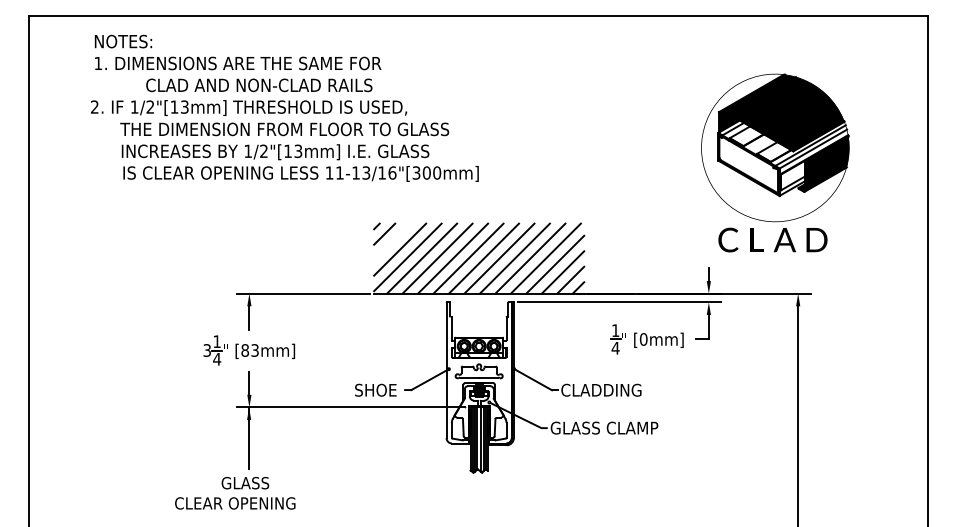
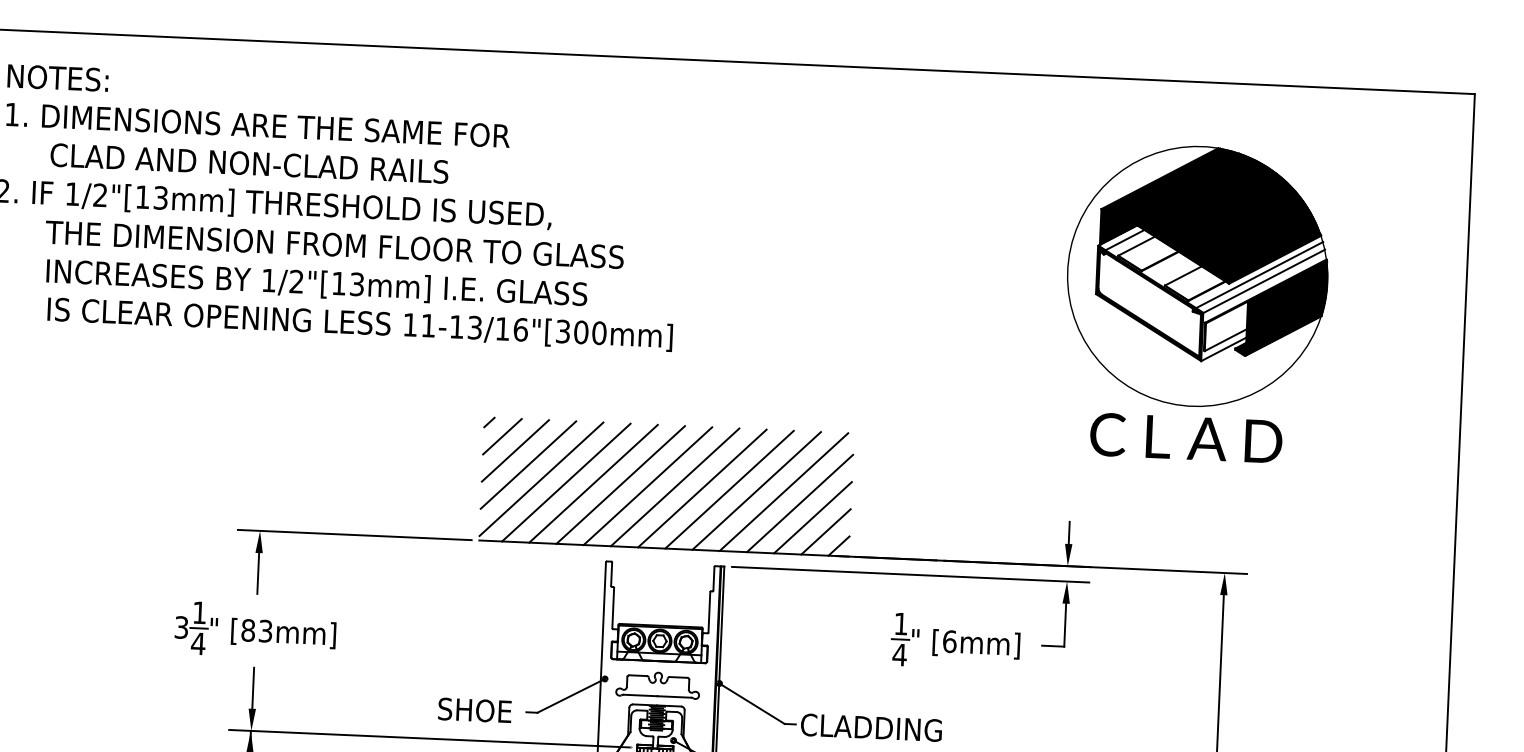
text: (259, 85) -> (249, 163), moved
part: (775, 162) -> (1196, 302), moved
line: (392, 241) -> (515, 450), added
text: (643, 339) -> (949, 641), [0mm] -> [6mm]

